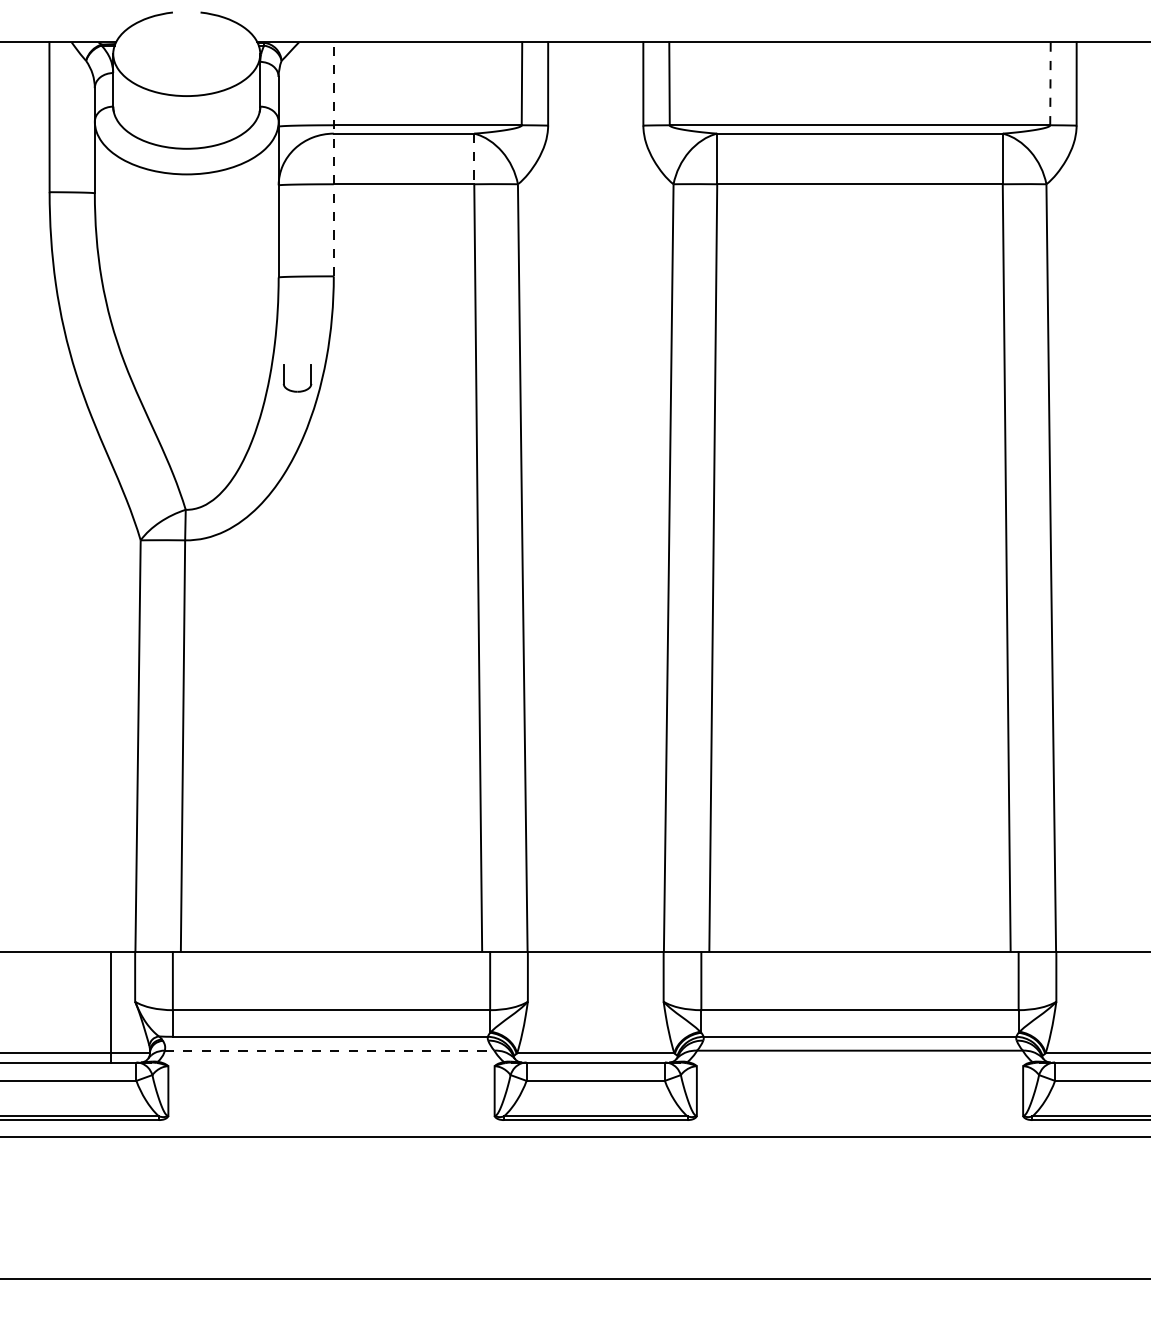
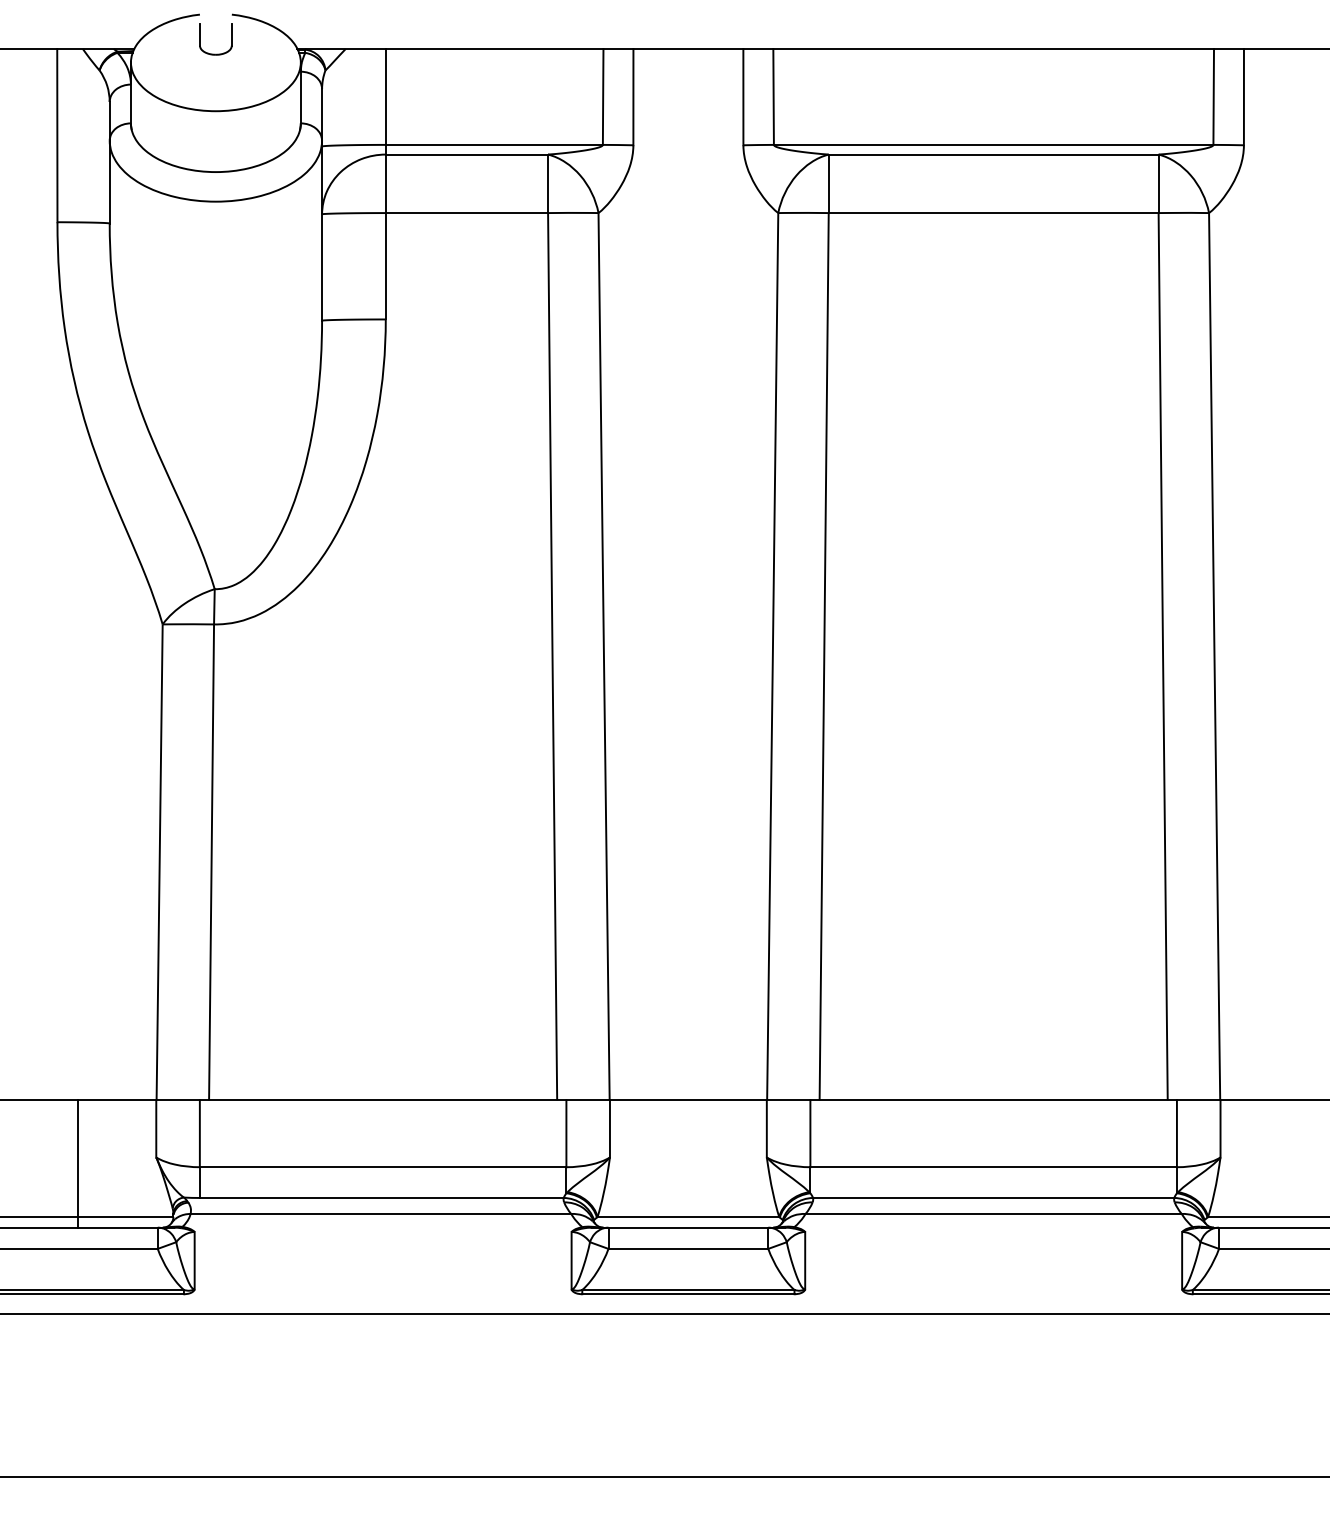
line: (1050, 83) -> (1213, 96), dashed -> solid
line: (333, 158) -> (385, 183), dashed -> solid
line: (474, 159) -> (548, 184), dashed -> solid
part: (297, 390) -> (215, 53), moved
line: (111, 1006) -> (77, 1163), moved
line: (330, 1050) -> (381, 1213), dashed -> solid

